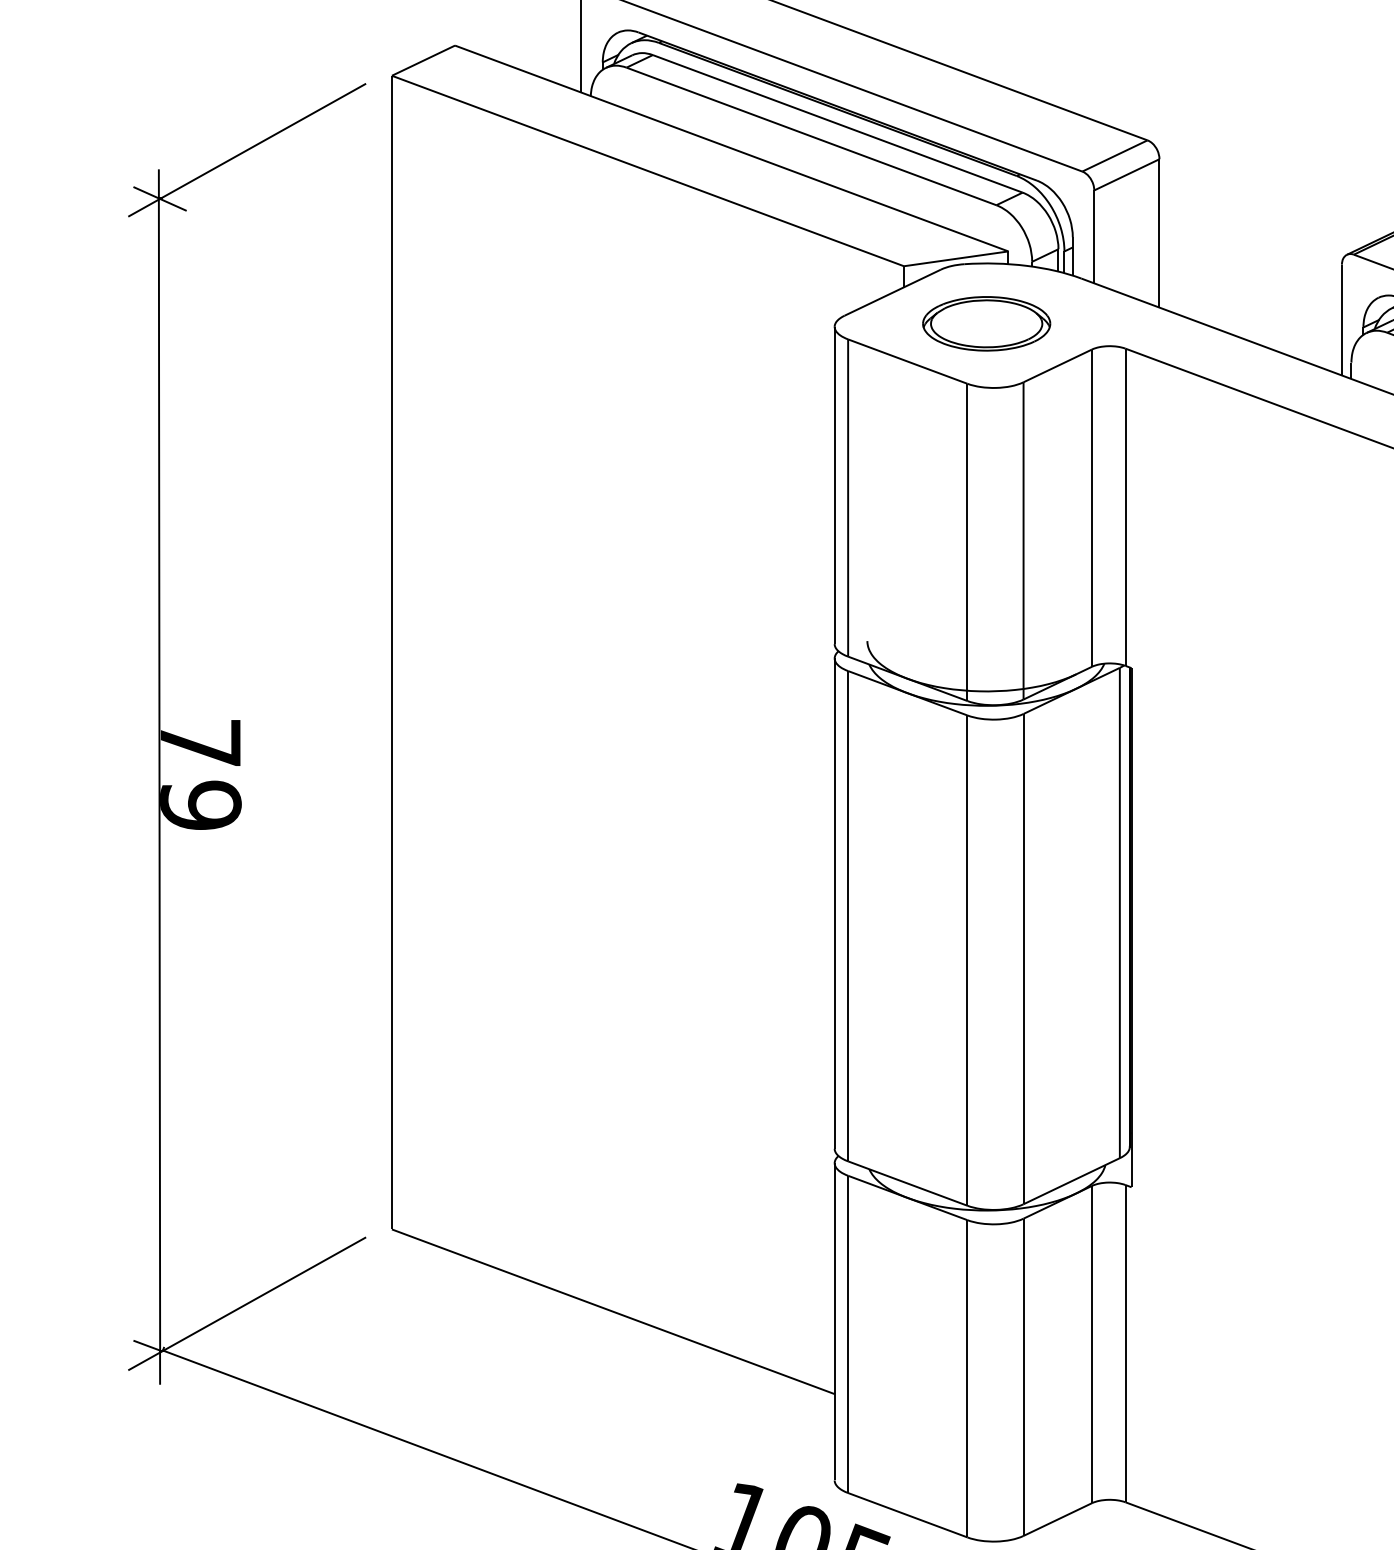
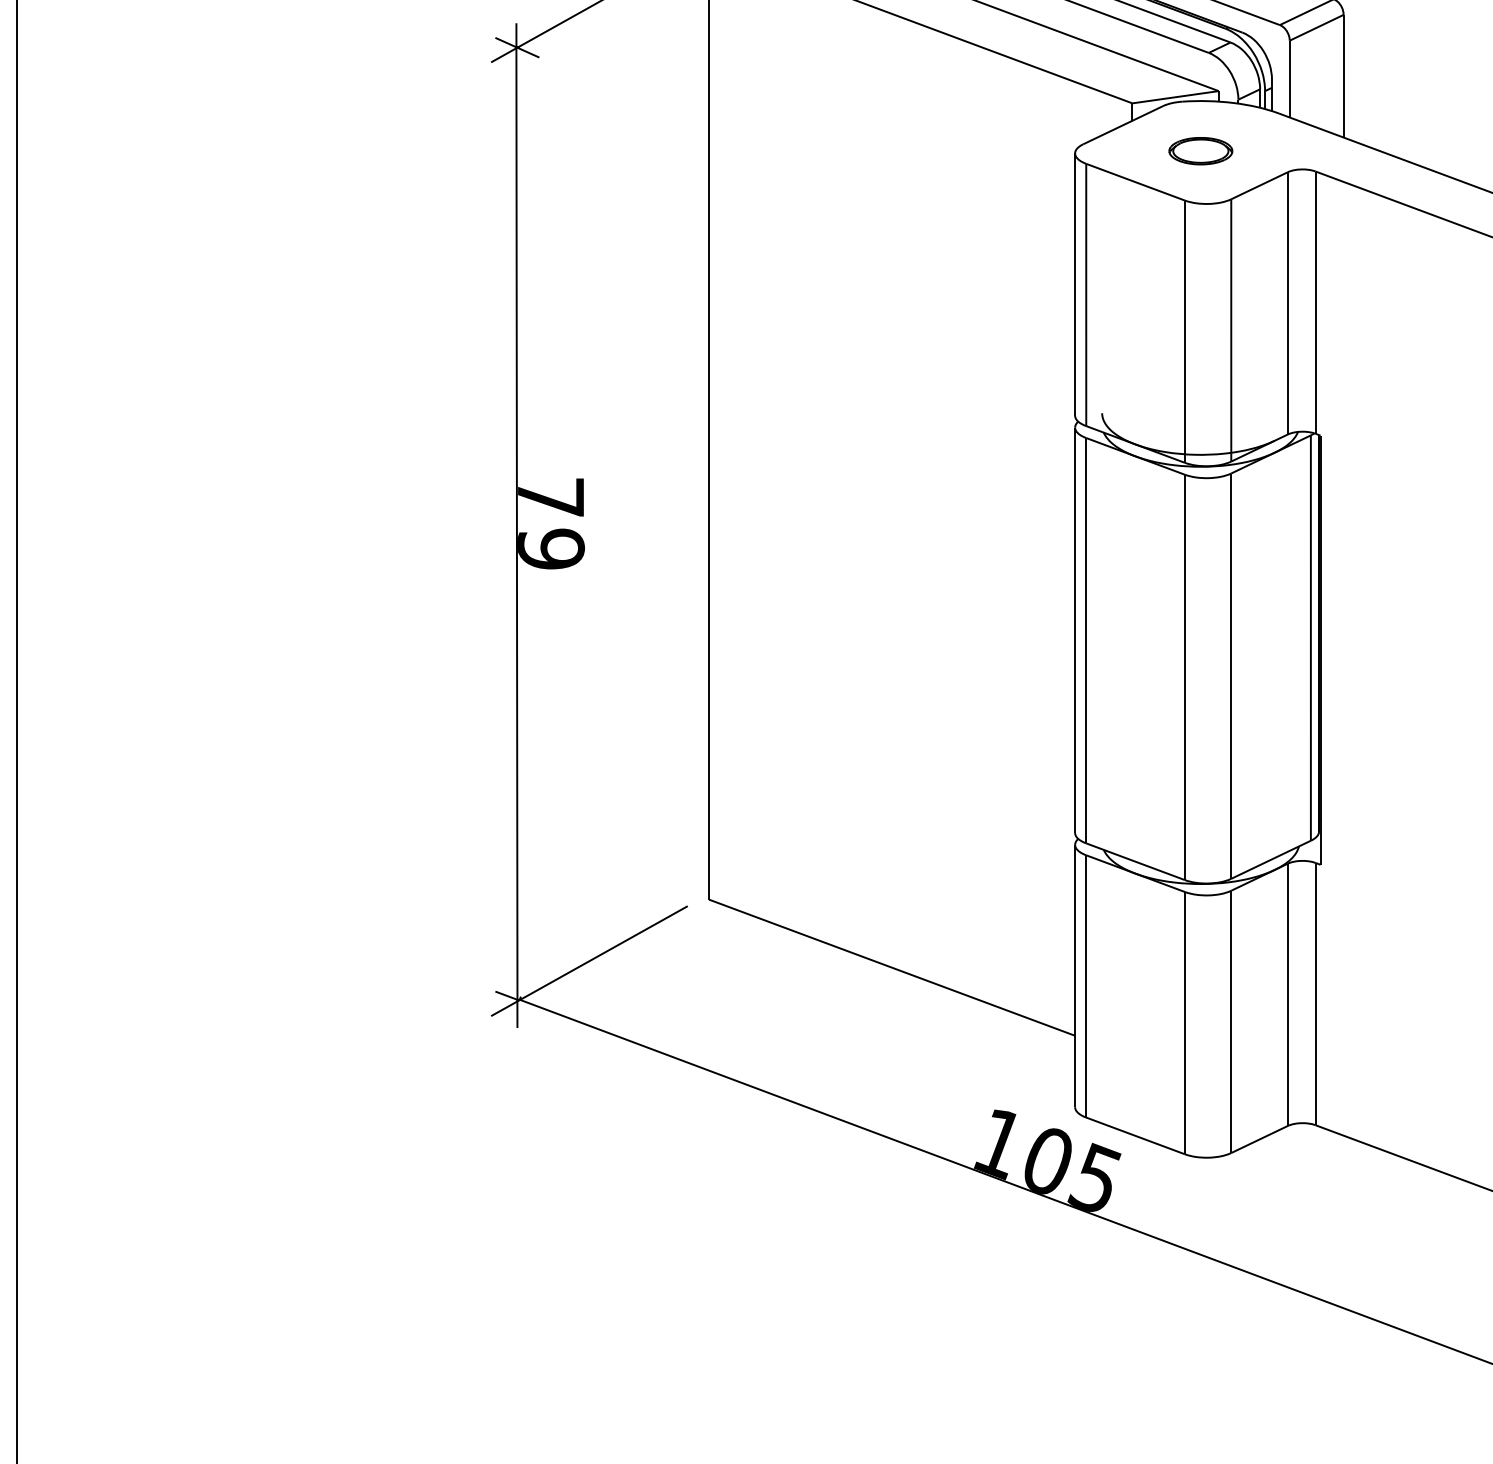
part: (986, 324) -> (1200, 151), size x0.6

